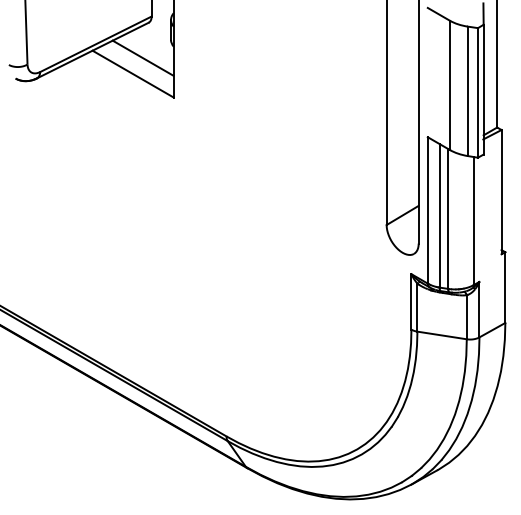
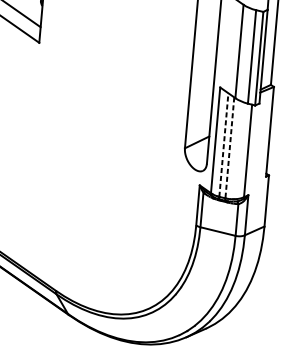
line: (439, 215) -> (223, 144), solid -> dashed
line: (448, 219) -> (229, 148), solid -> dashed

